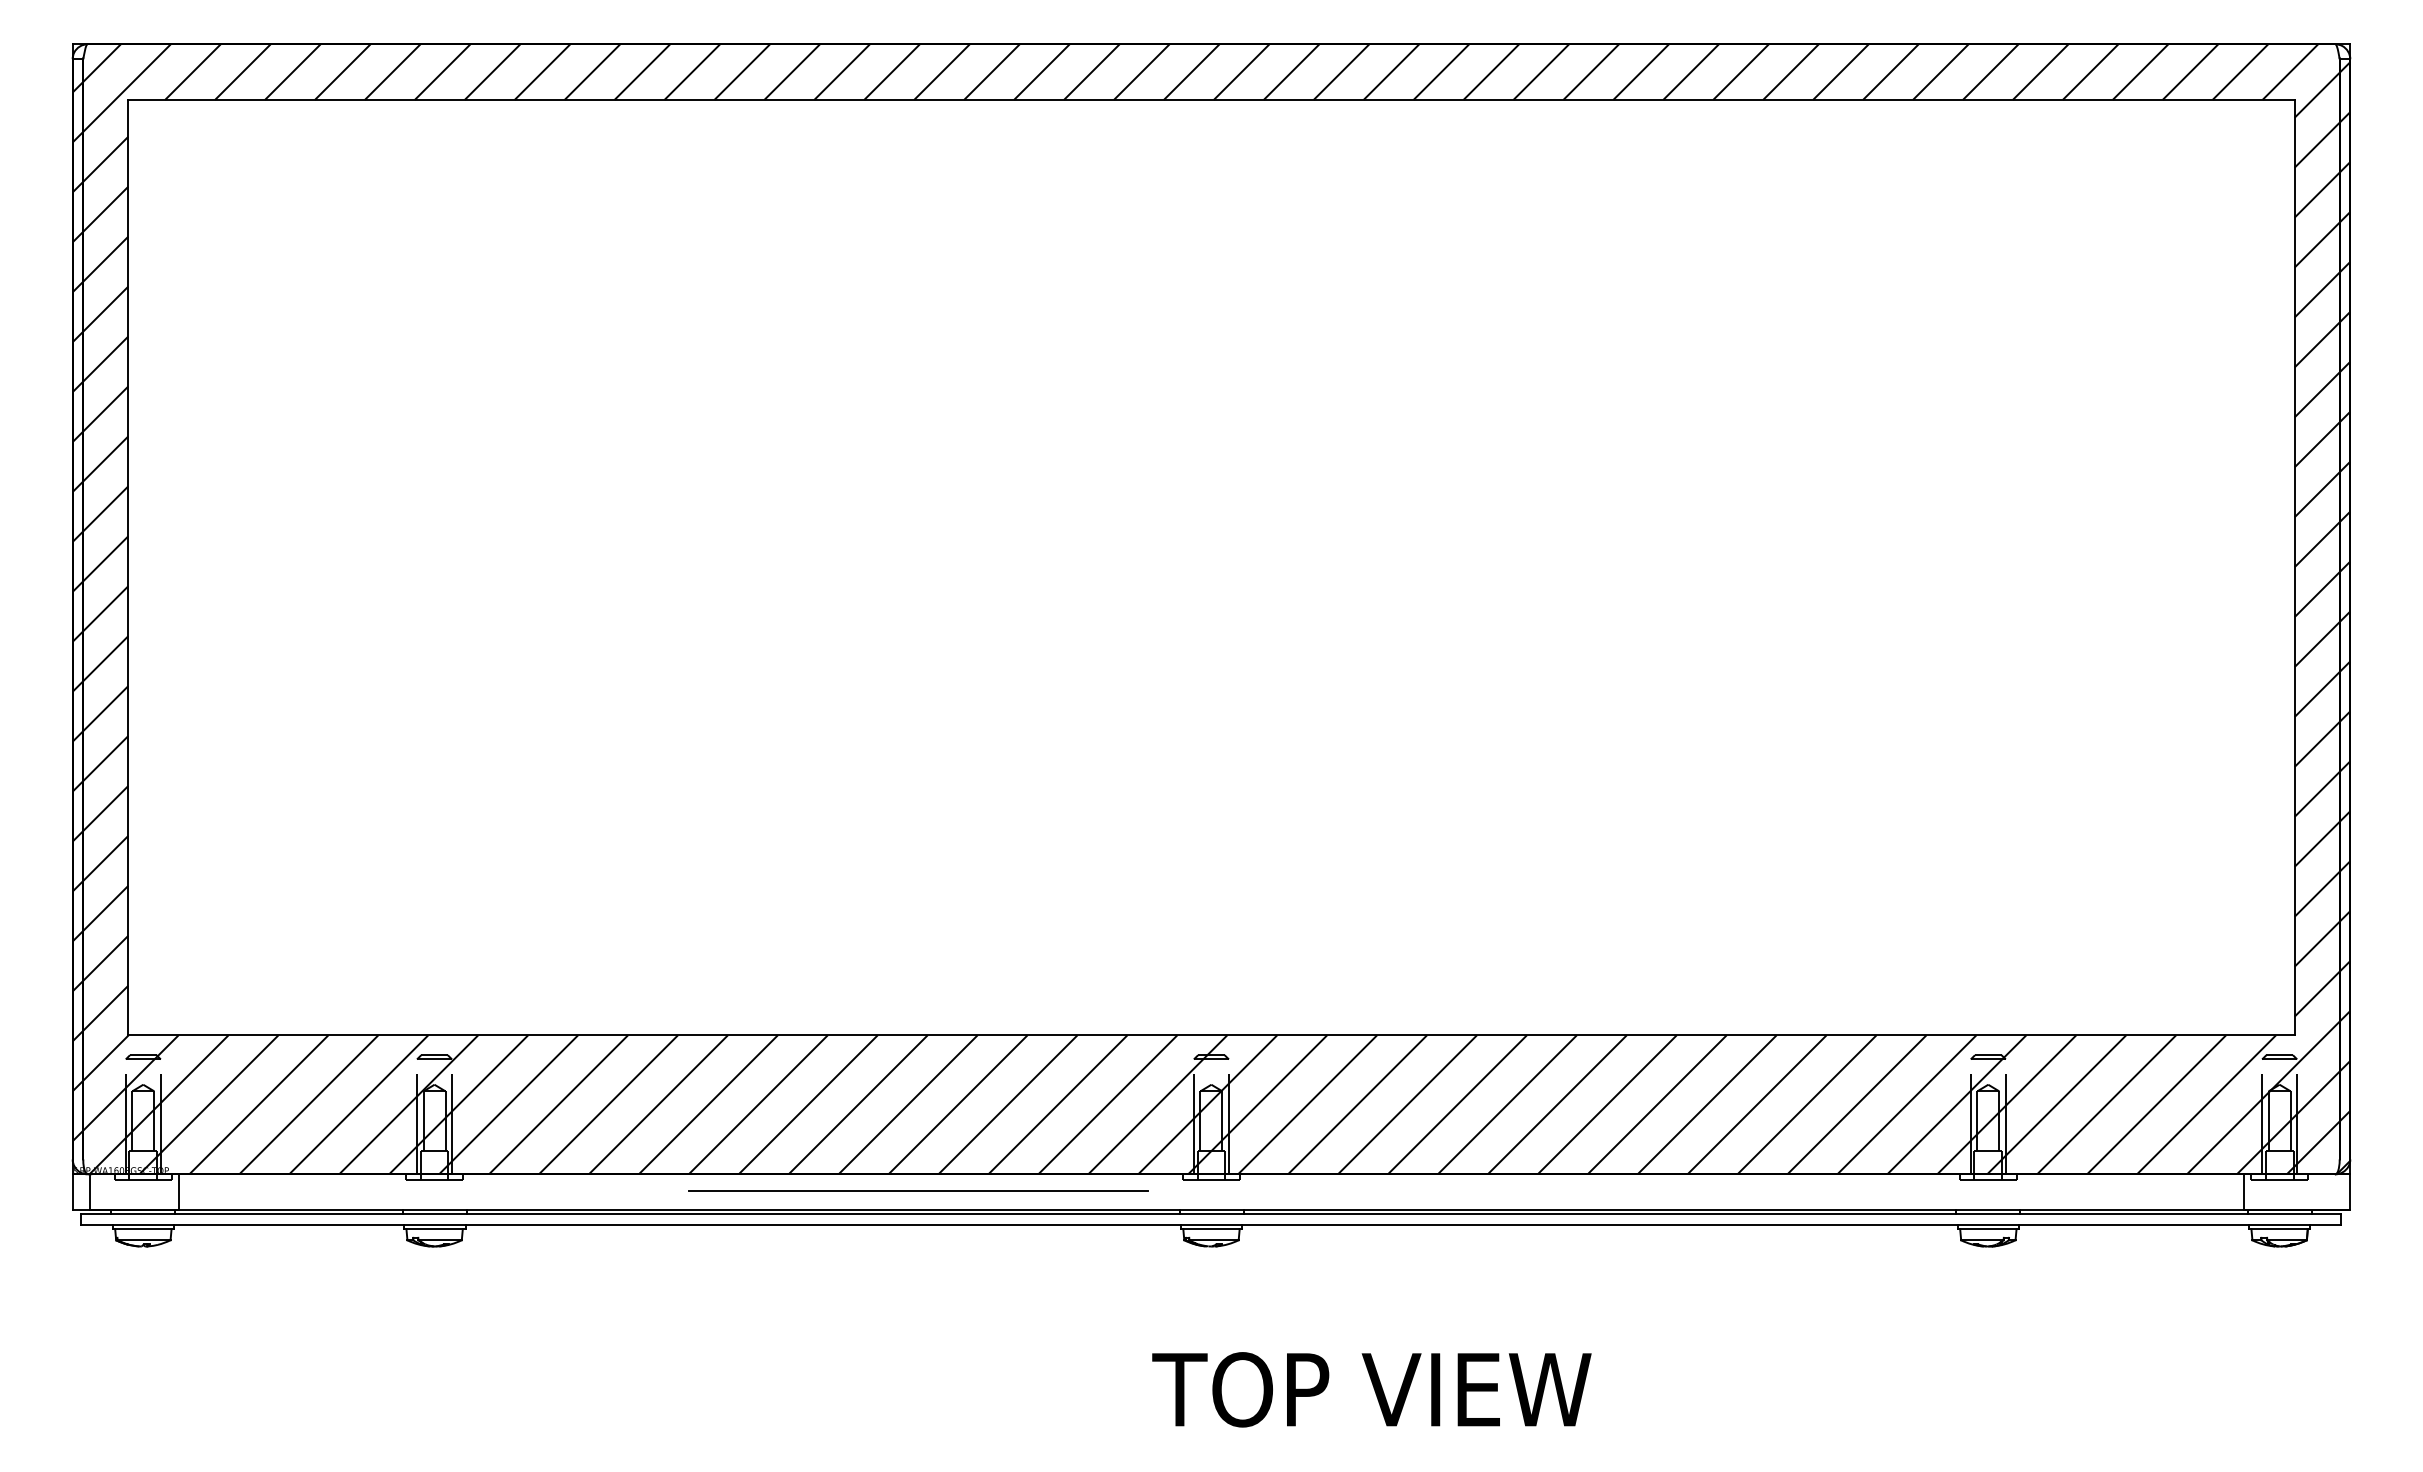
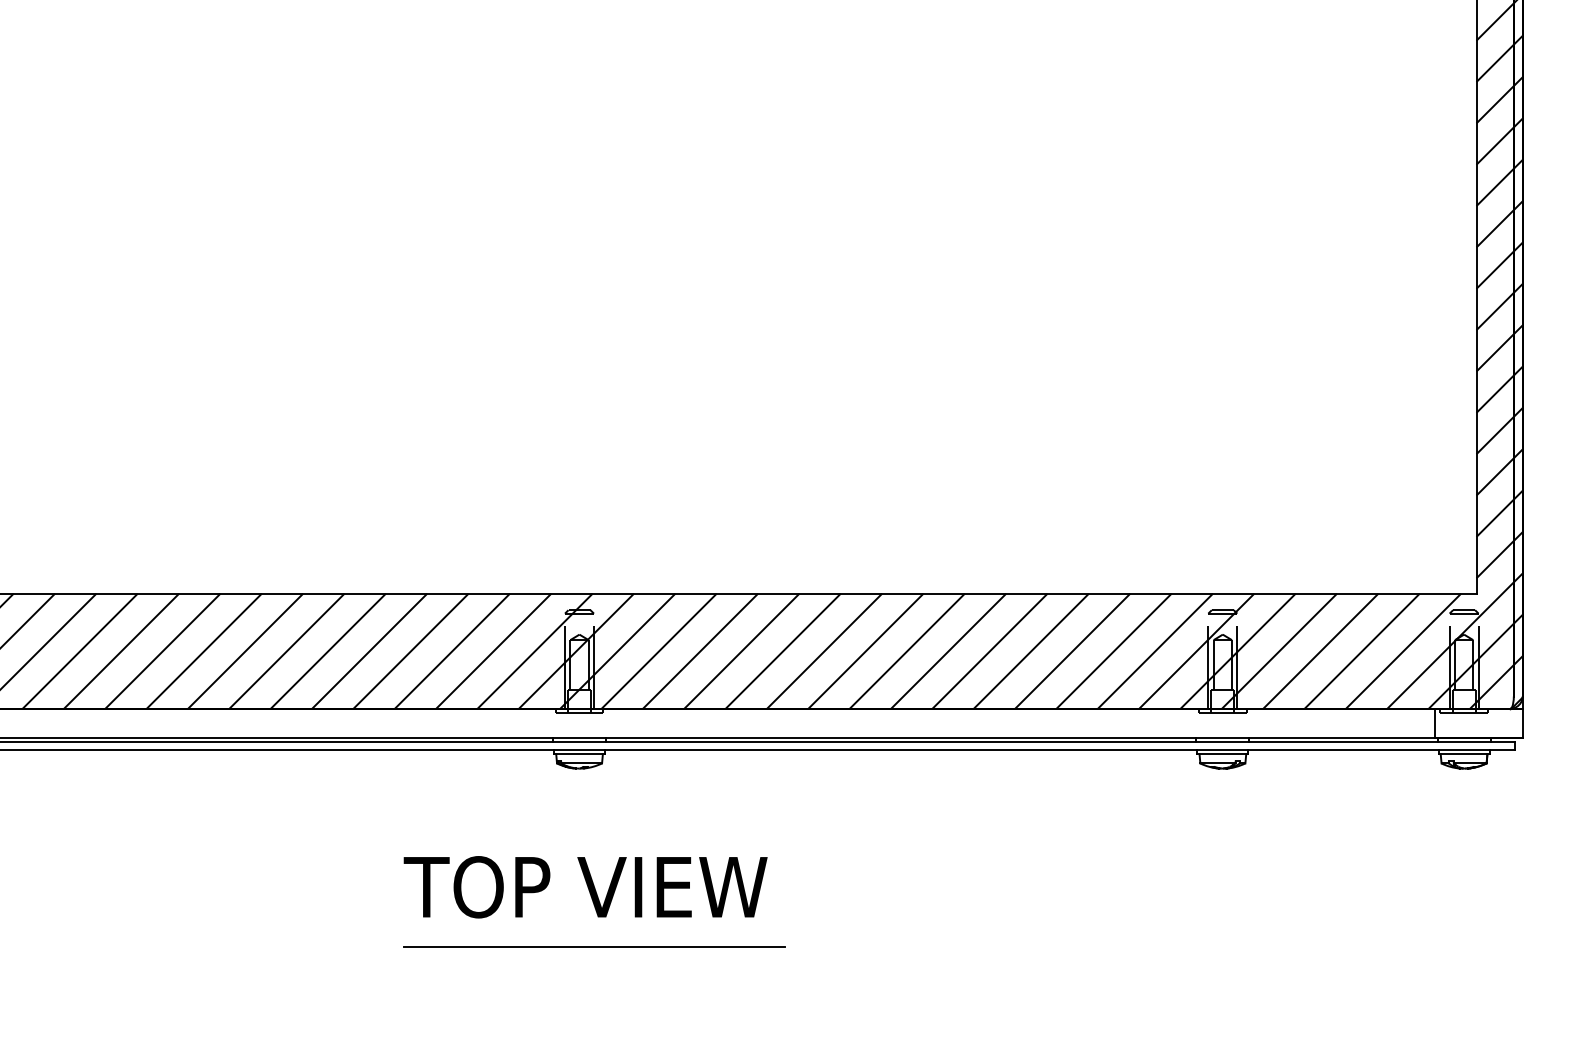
line: (918, 1190) -> (594, 946), moved
text: (1371, 1389) -> (585, 887), moved

